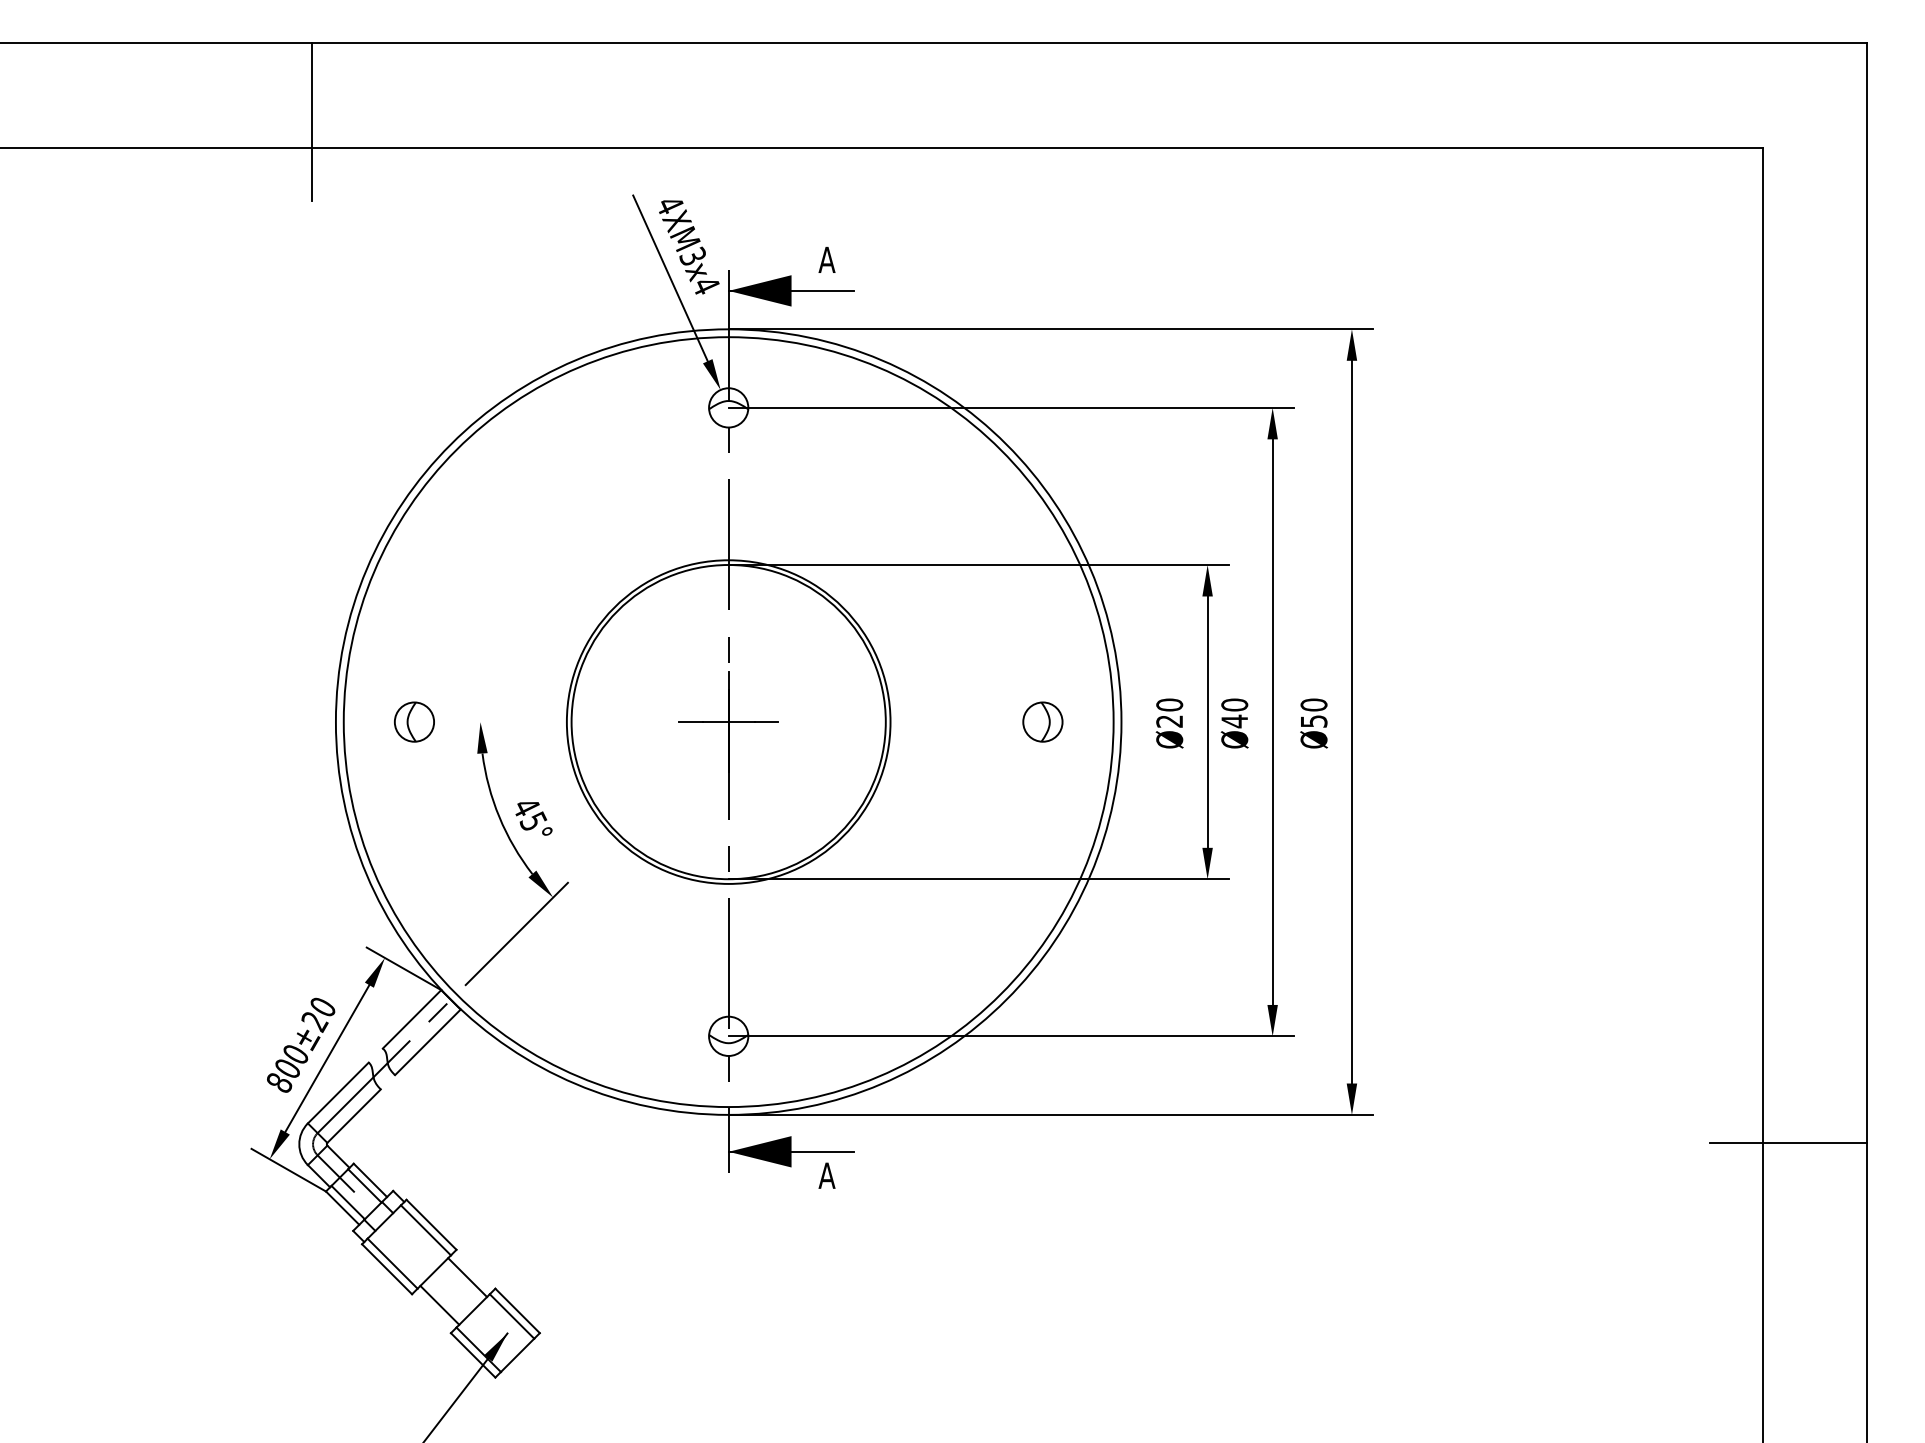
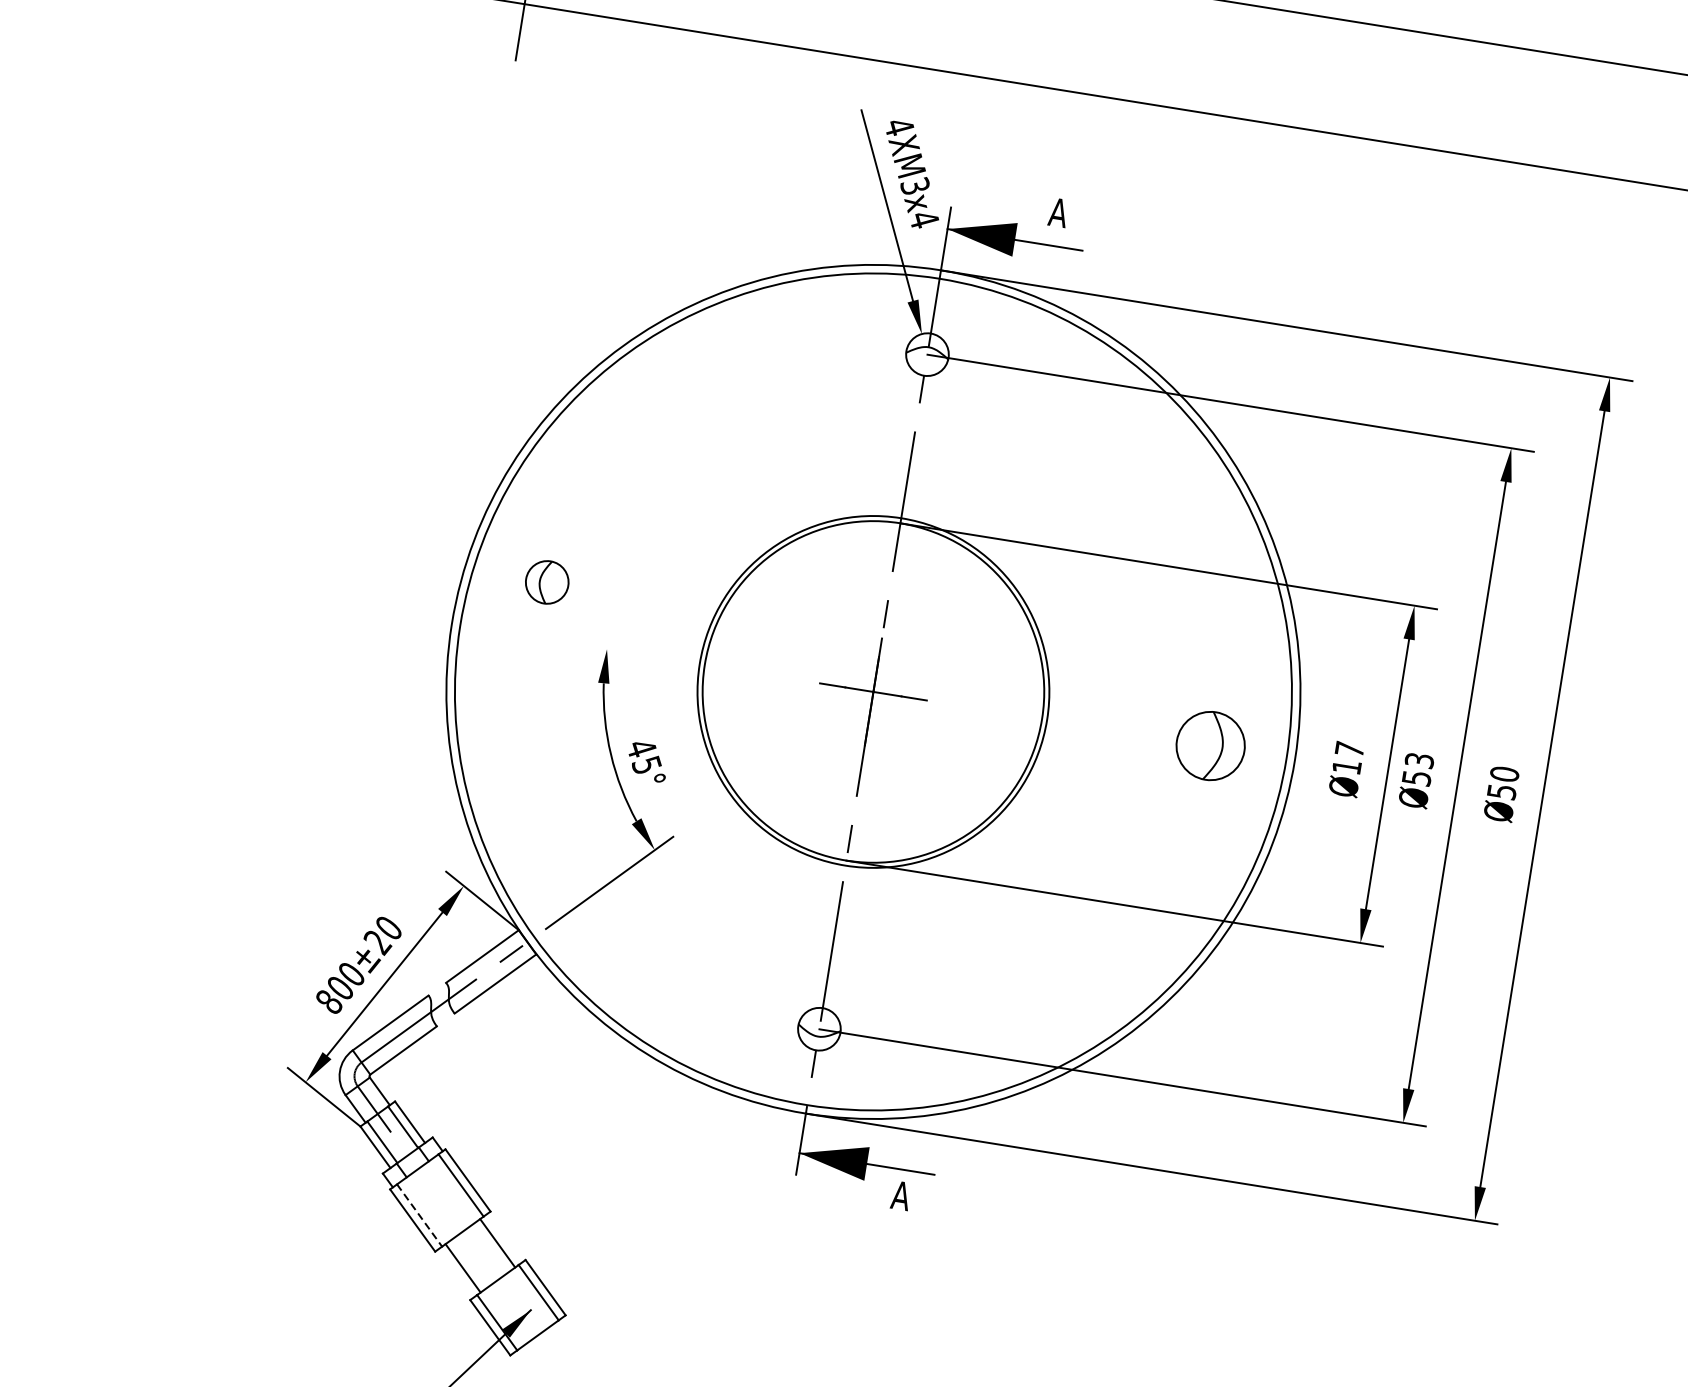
text: (1169, 712) -> (1348, 757), Ø20 -> Ø17
text: (1234, 713) -> (1417, 769), Ø40 -> Ø53
part: (414, 721) -> (547, 581), moved
part: (1042, 721) -> (1210, 745), size x1.6
line: (392, 1264) -> (419, 1216), solid -> dashed

